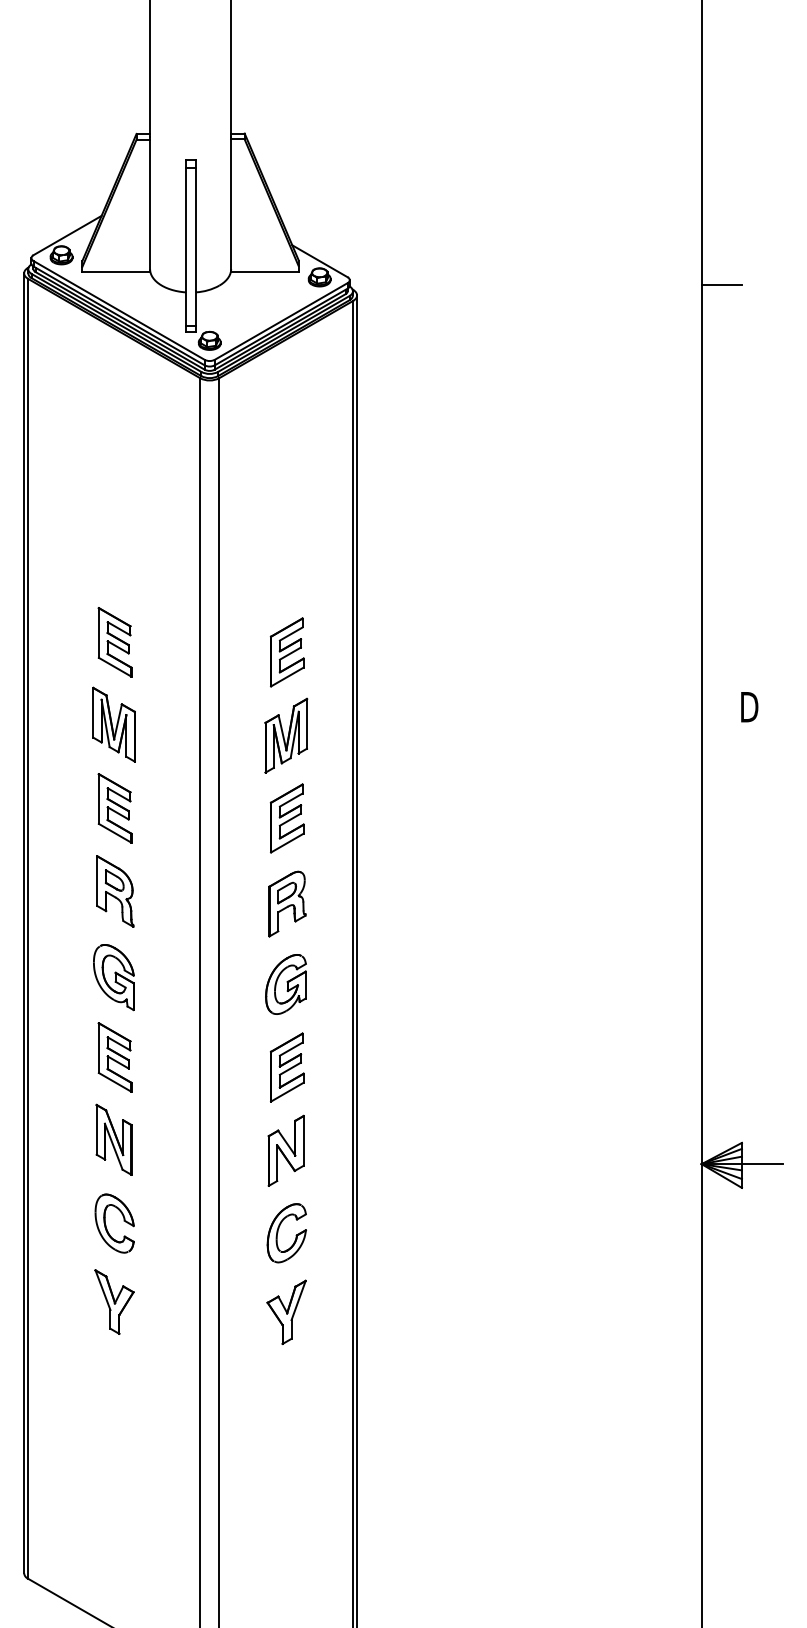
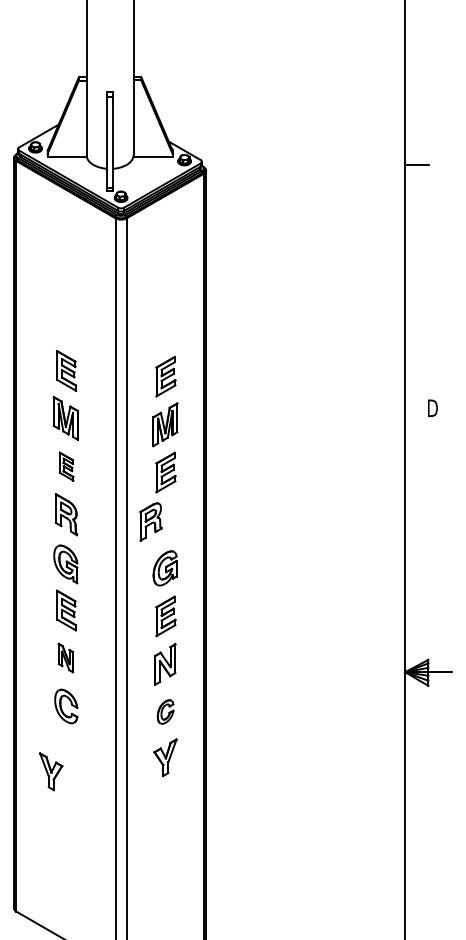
part: (115, 807) -> (66, 466), size x0.7
part: (286, 903) -> (150, 521), moved
part: (113, 1138) -> (65, 657), size x0.7
part: (286, 1232) -> (165, 711), size x0.7
part: (115, 1301) -> (51, 771), moved

